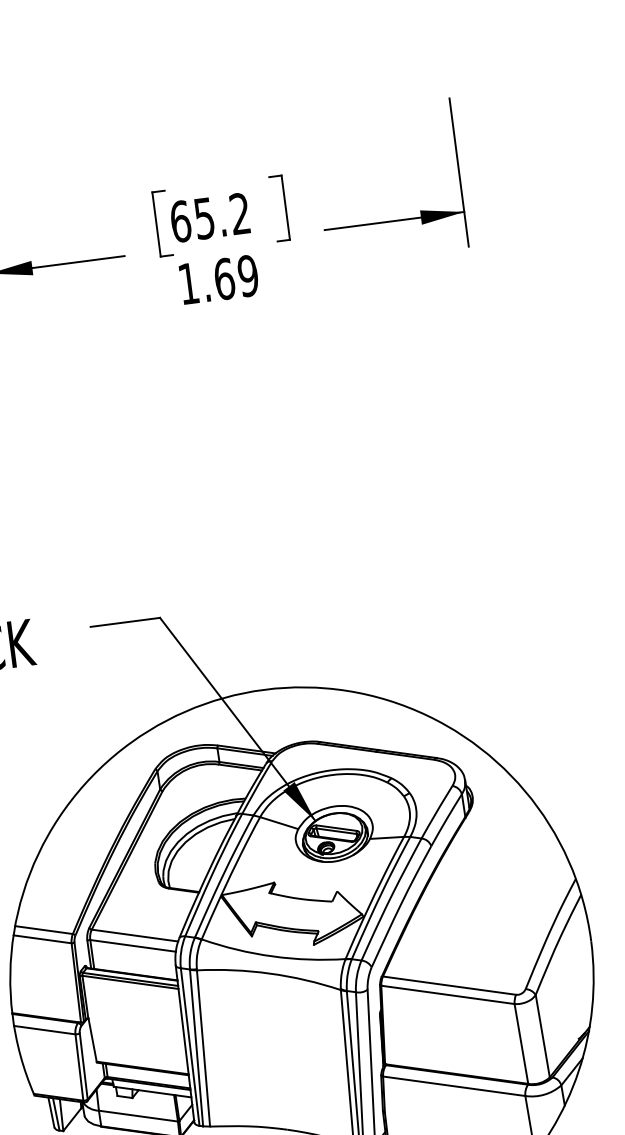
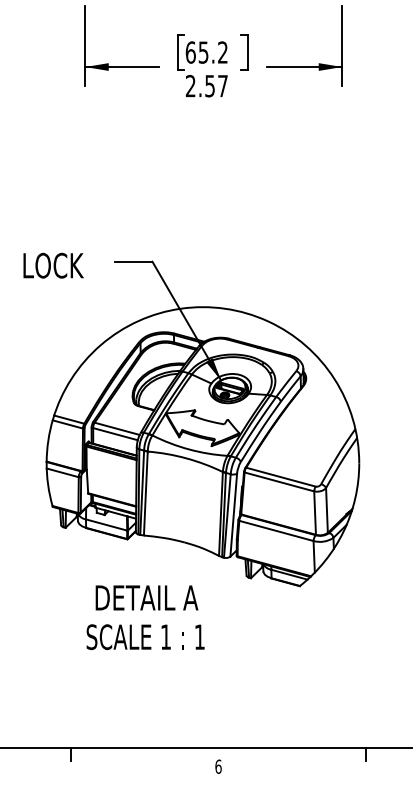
text: (217, 278) -> (206, 85), 1.69 -> 2.57

